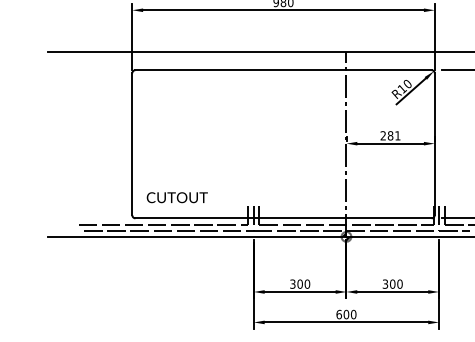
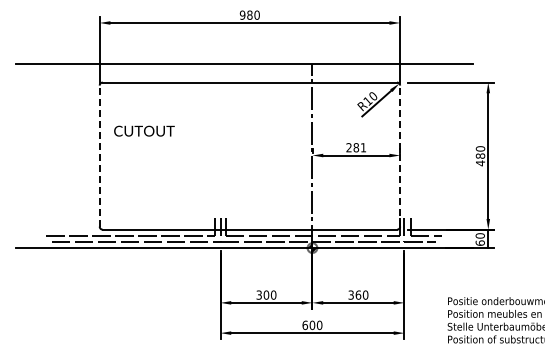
line: (132, 144) -> (99, 156), solid -> dashed
line: (435, 144) -> (400, 156), solid -> dashed
text: (177, 196) -> (144, 130), moved
text: (392, 283) -> (358, 294), 300 -> 360

